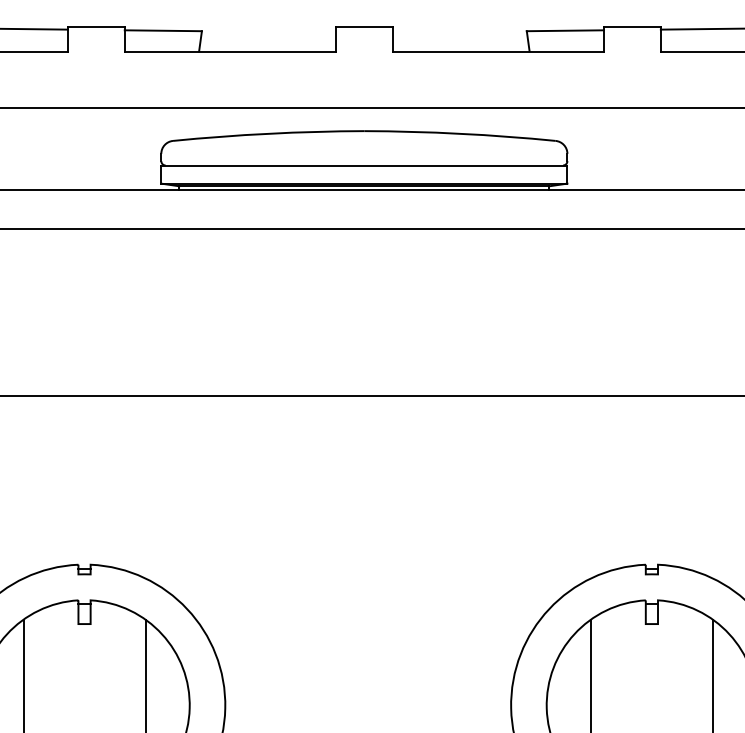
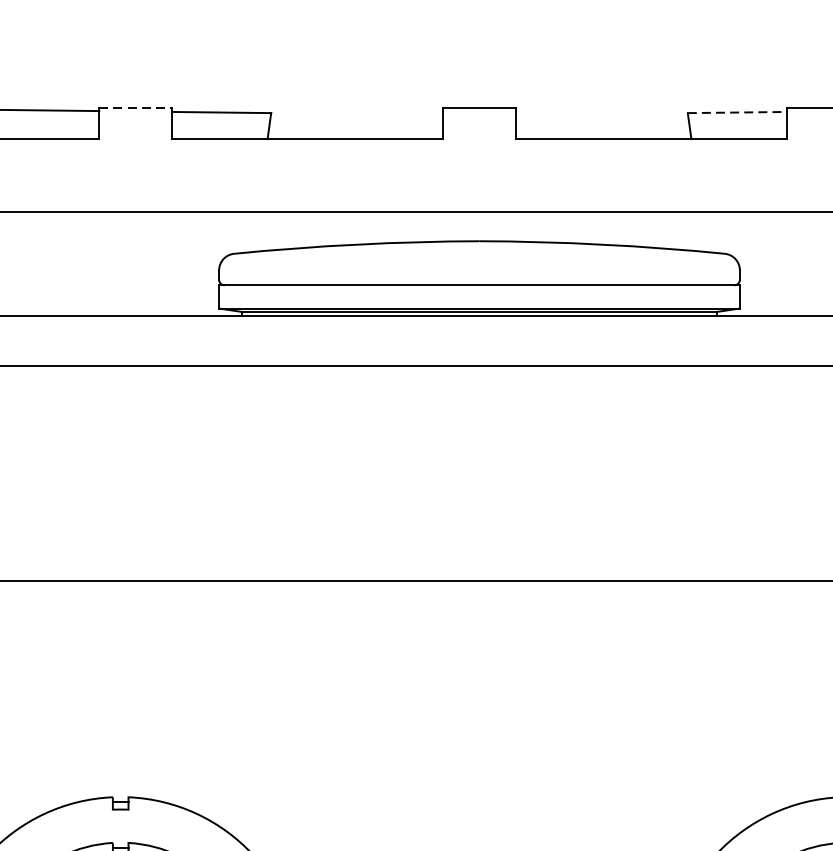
line: (96, 27) -> (136, 108), solid -> dashed
line: (565, 30) -> (737, 112), solid -> dashed

